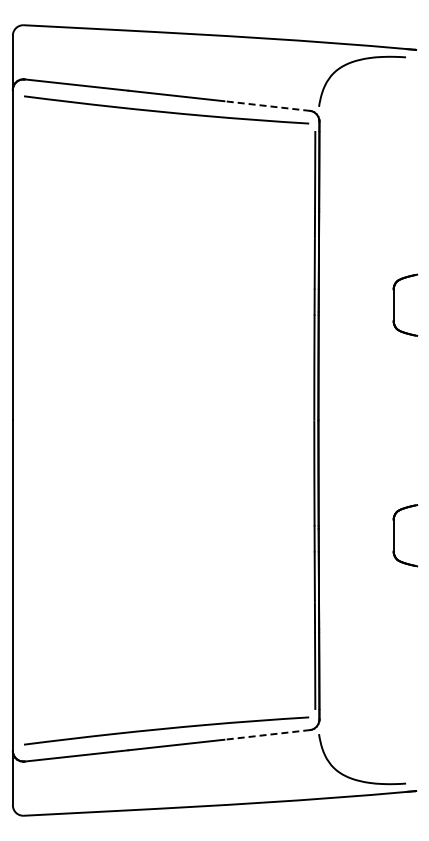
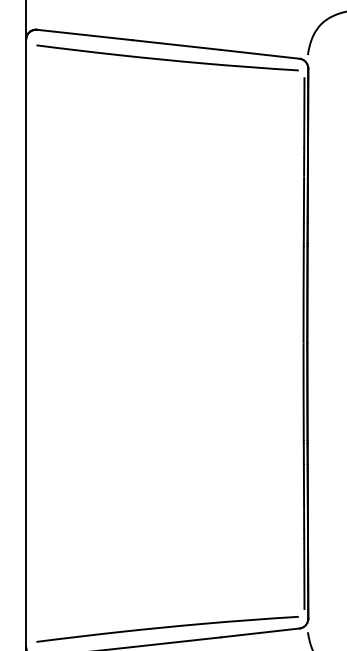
line: (266, 106) -> (259, 54), dashed -> solid
line: (266, 734) -> (259, 632), dashed -> solid

